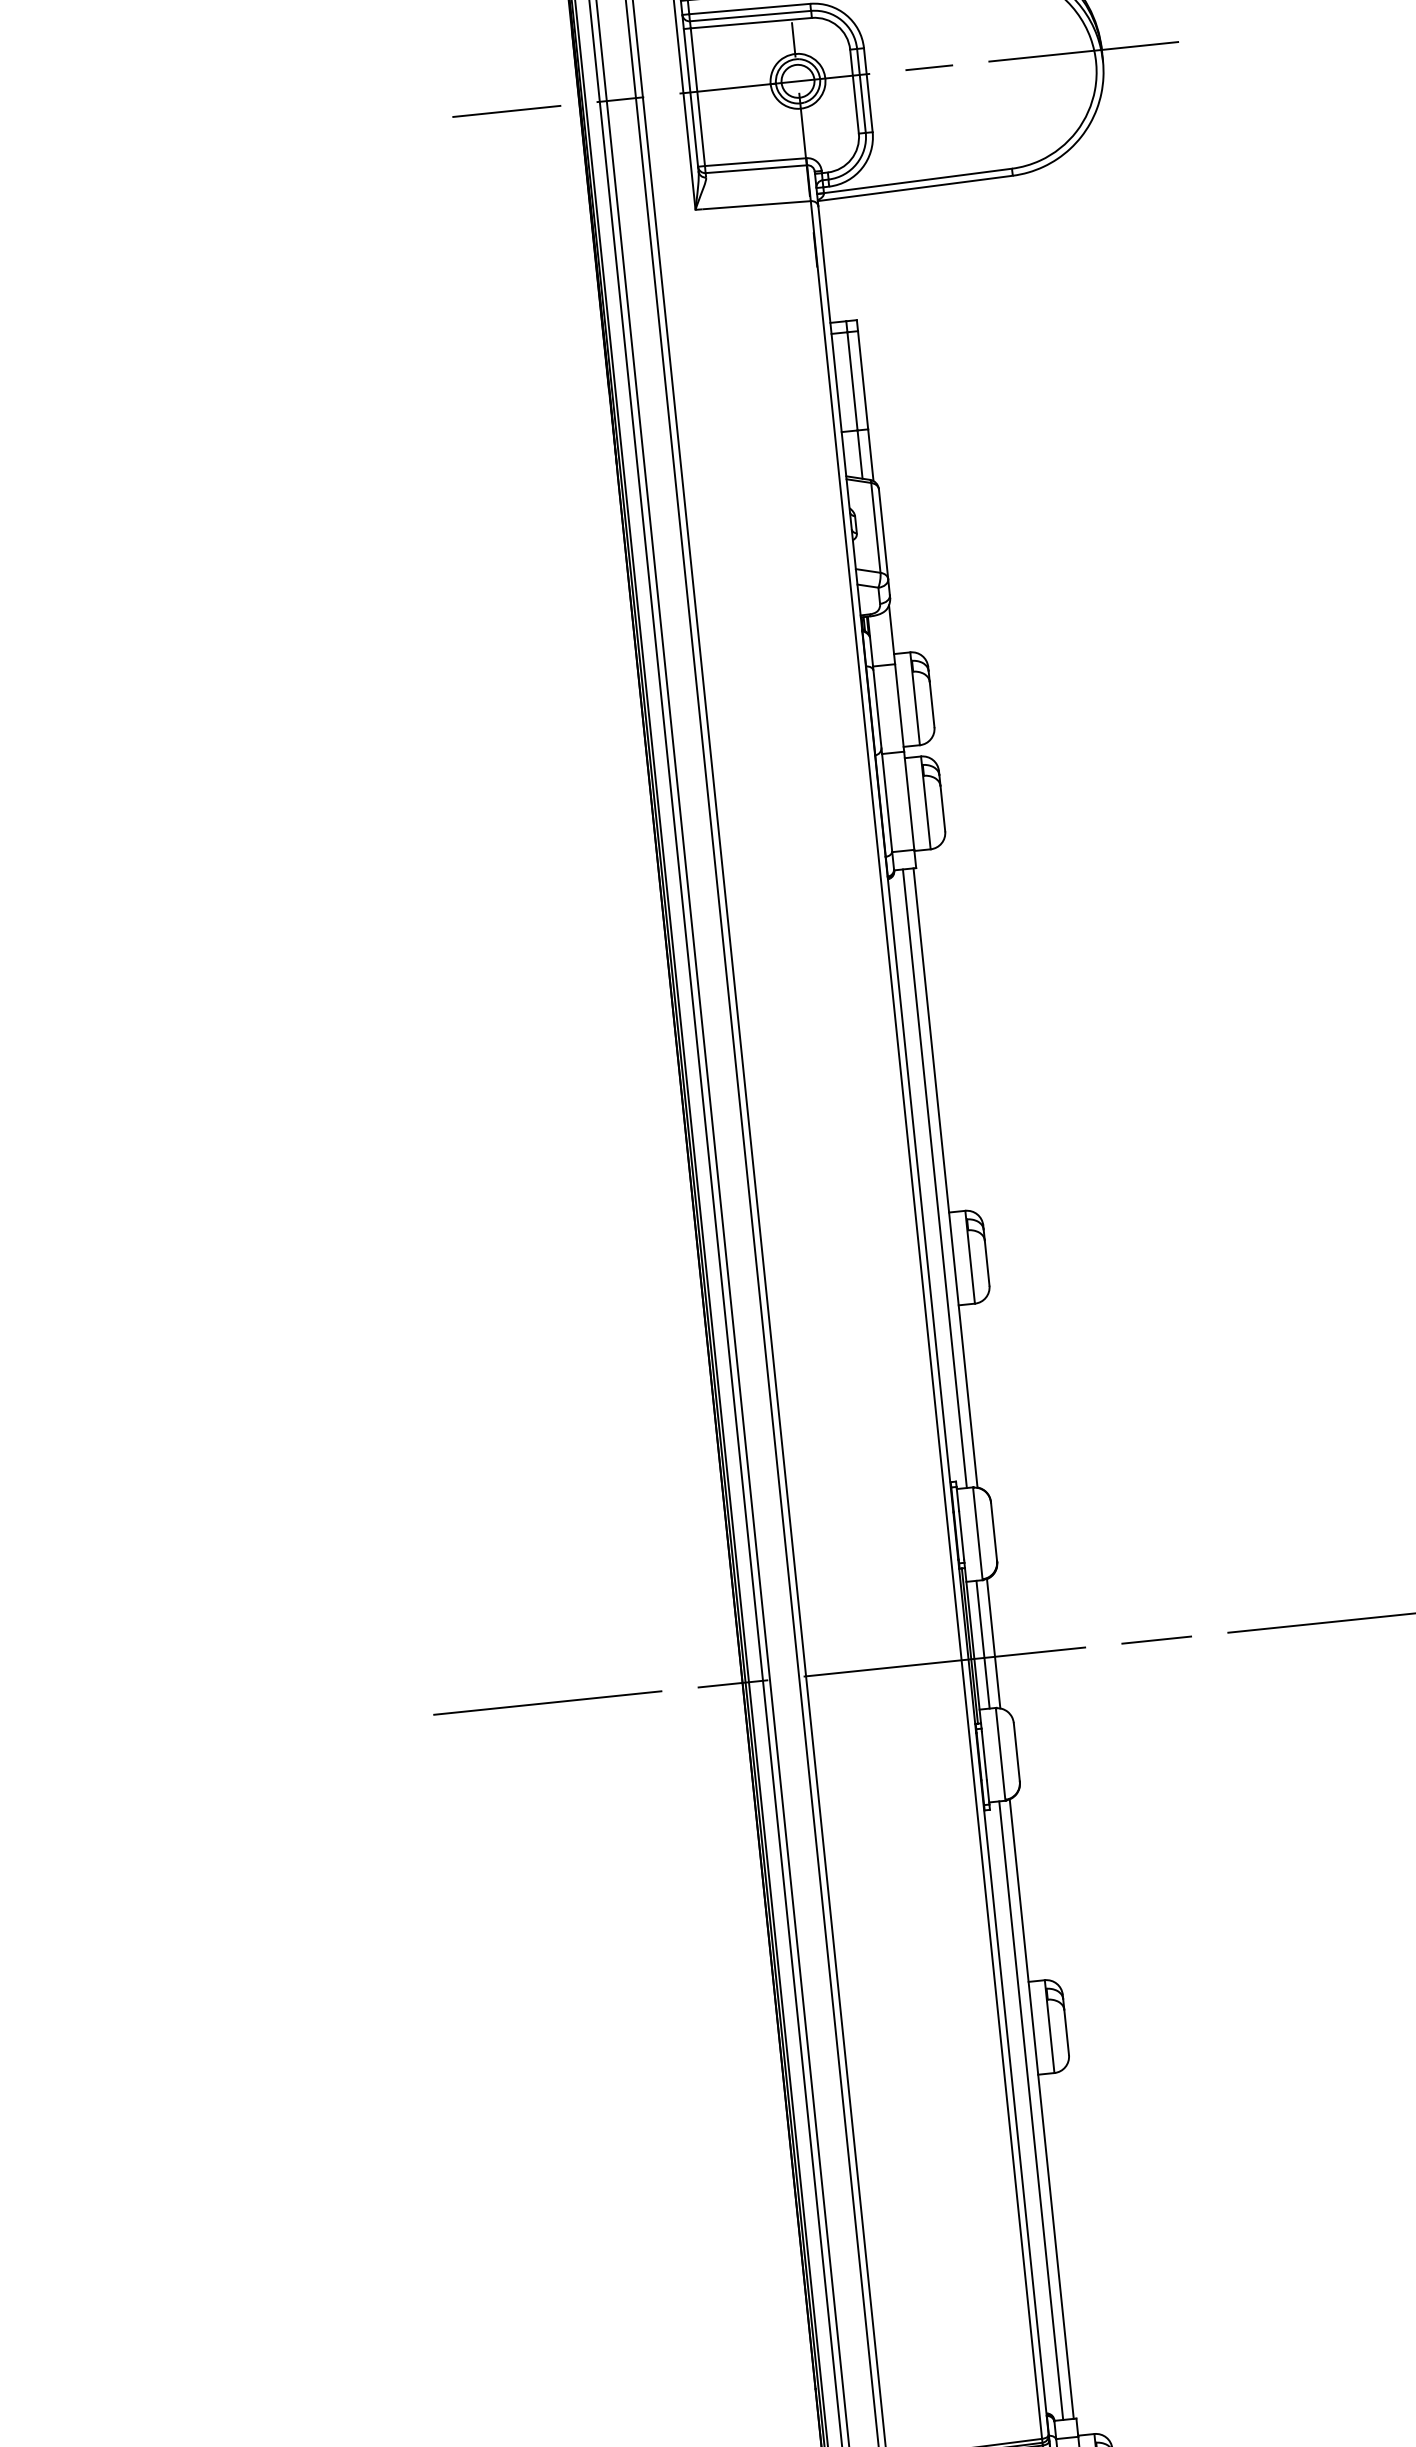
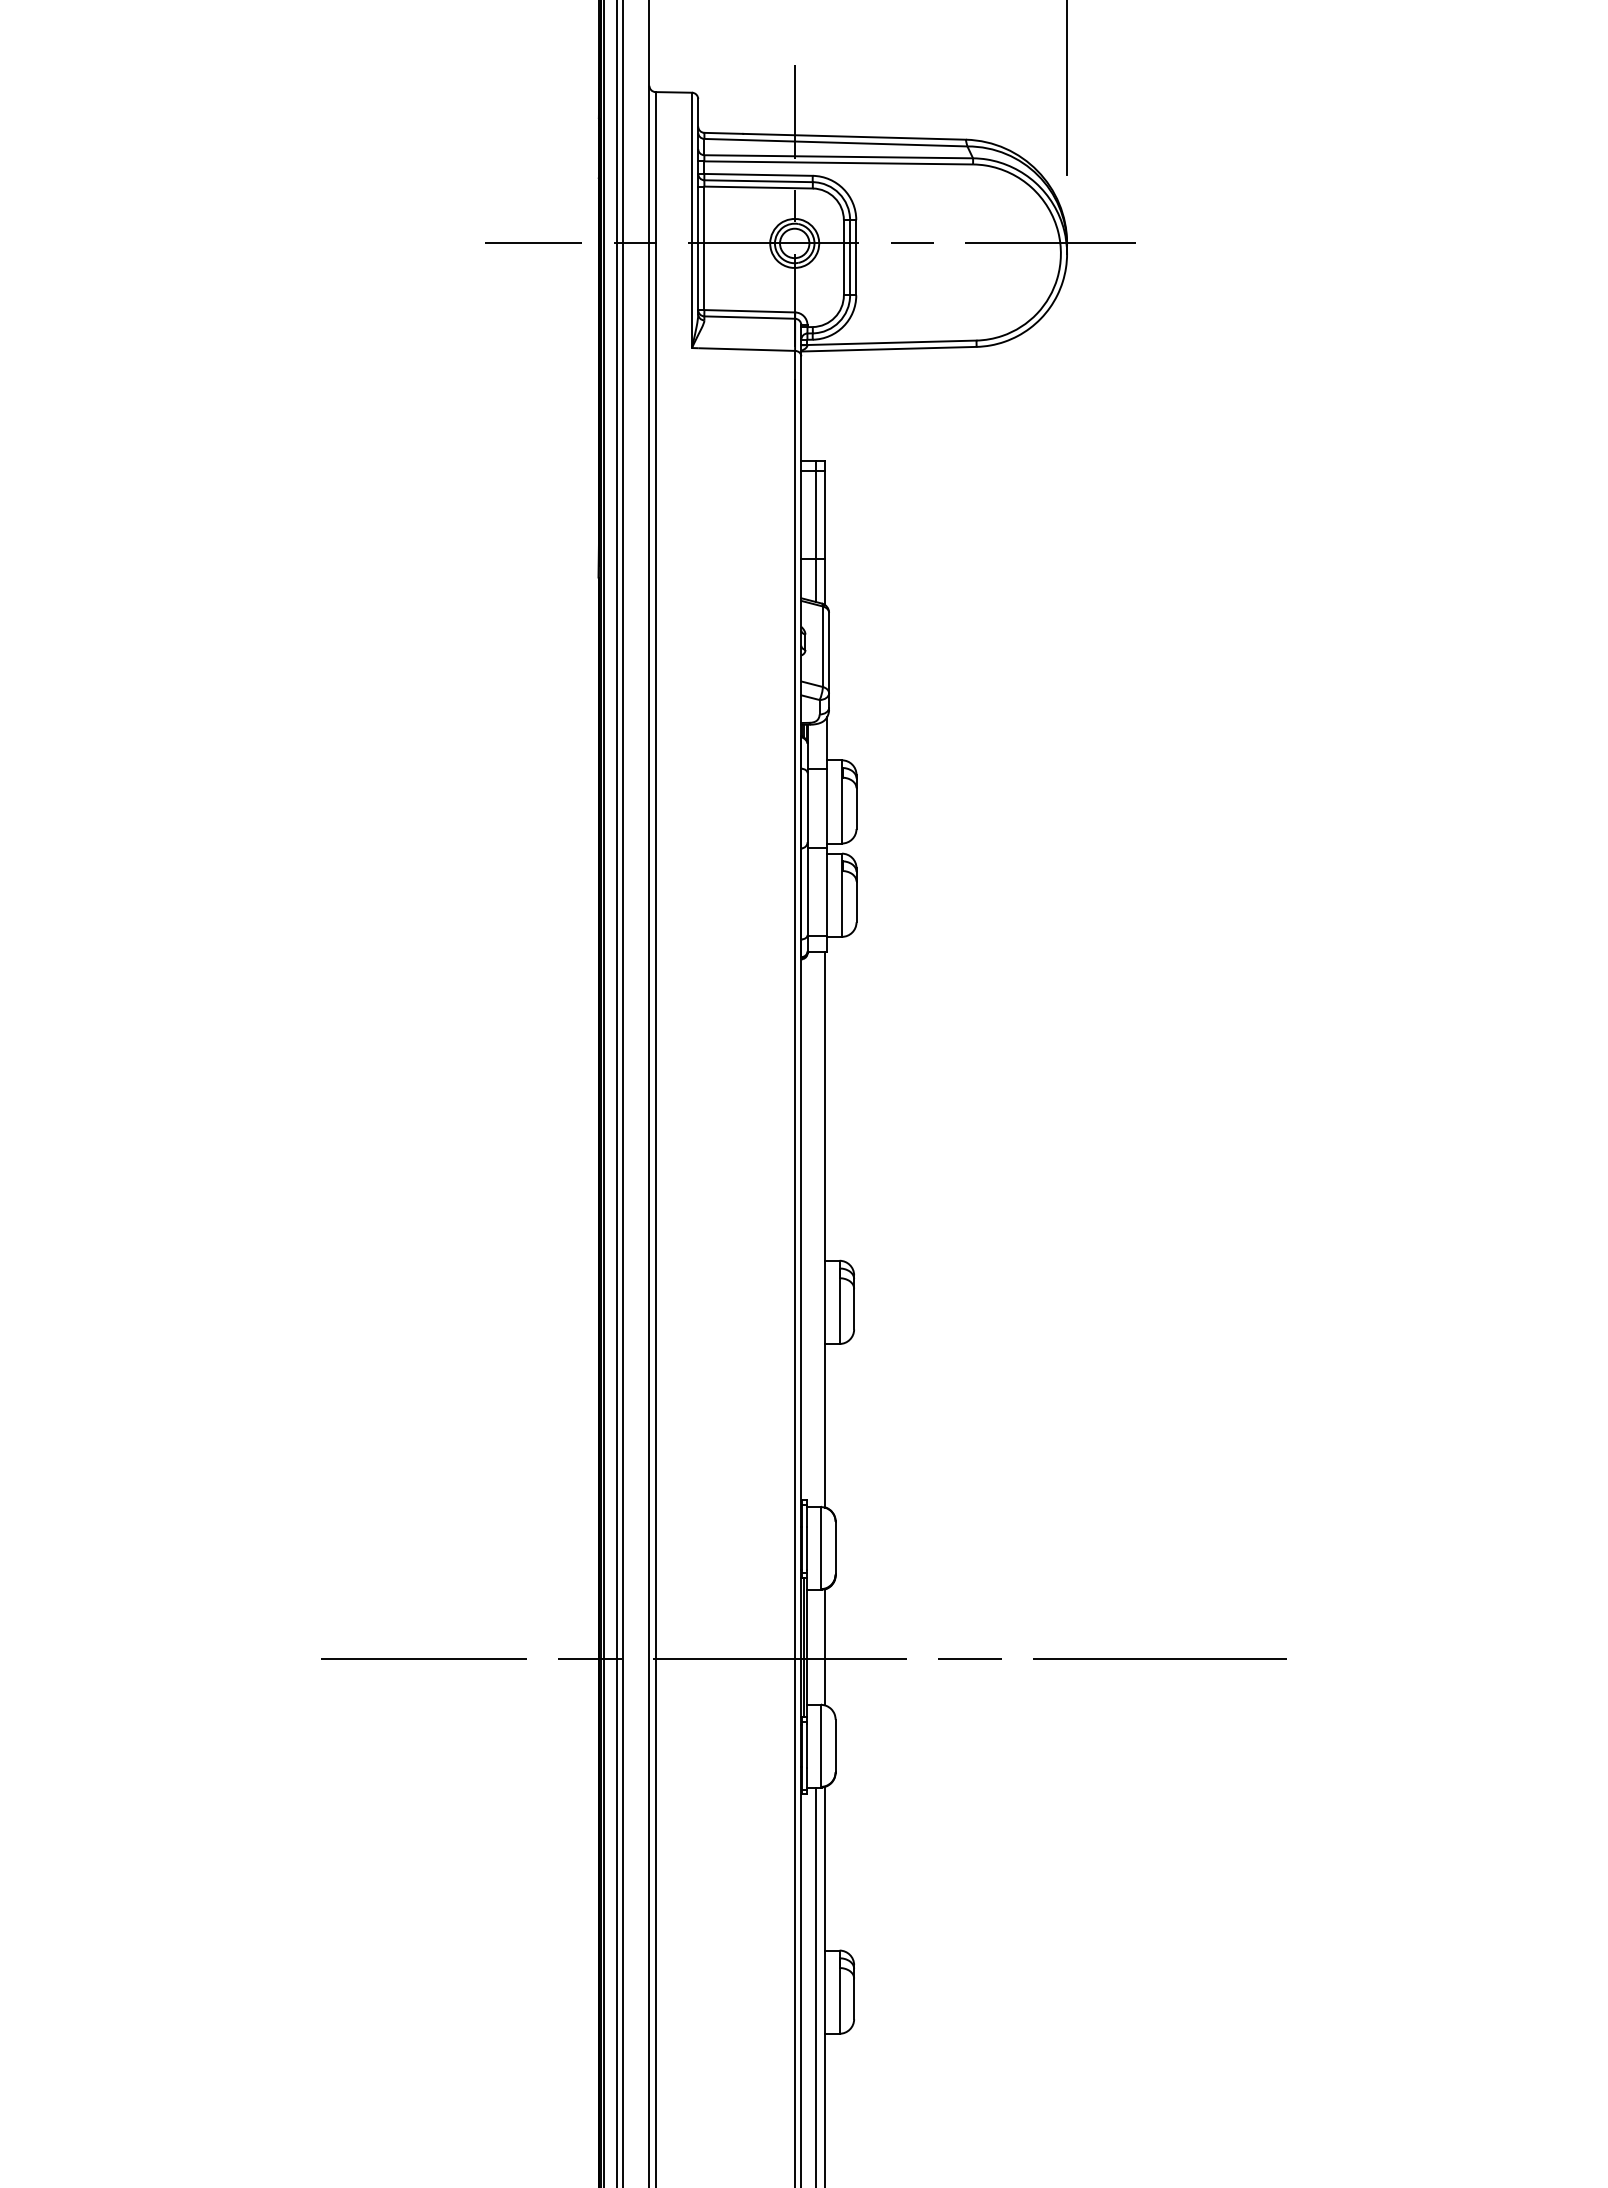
line: (934, 1178) -> (815, 1229), removed
line: (983, 1644) -> (815, 1647), removed

